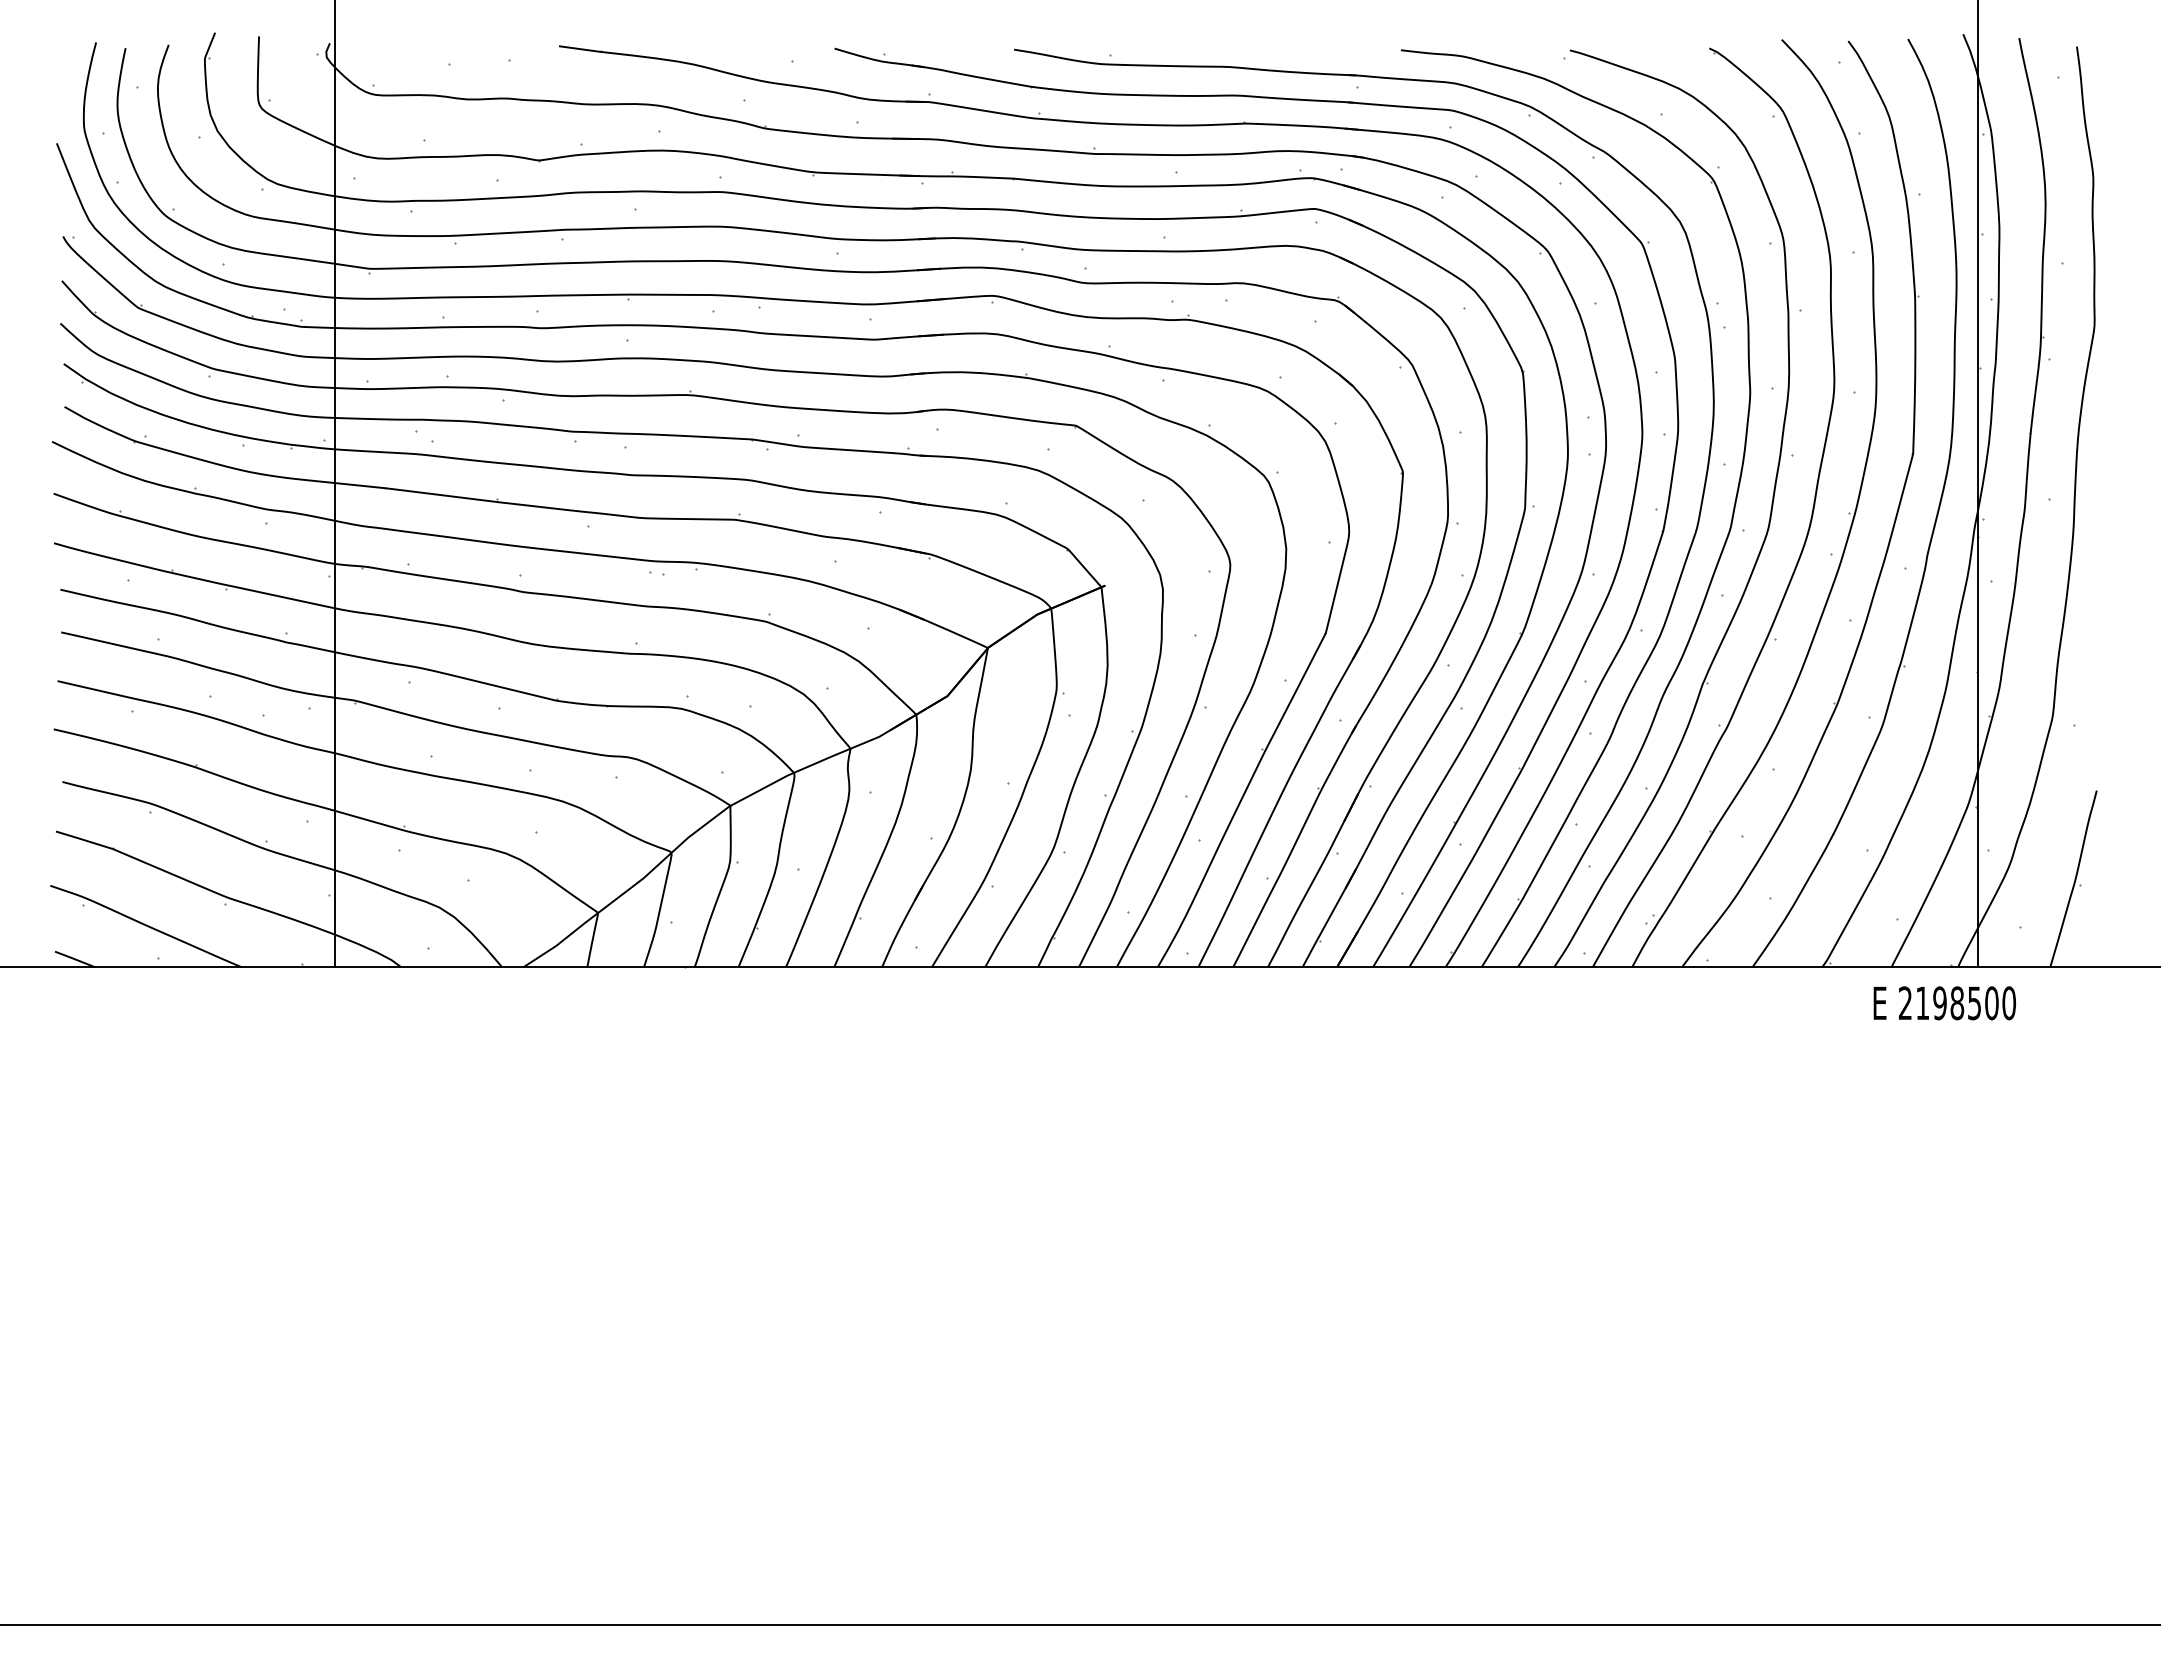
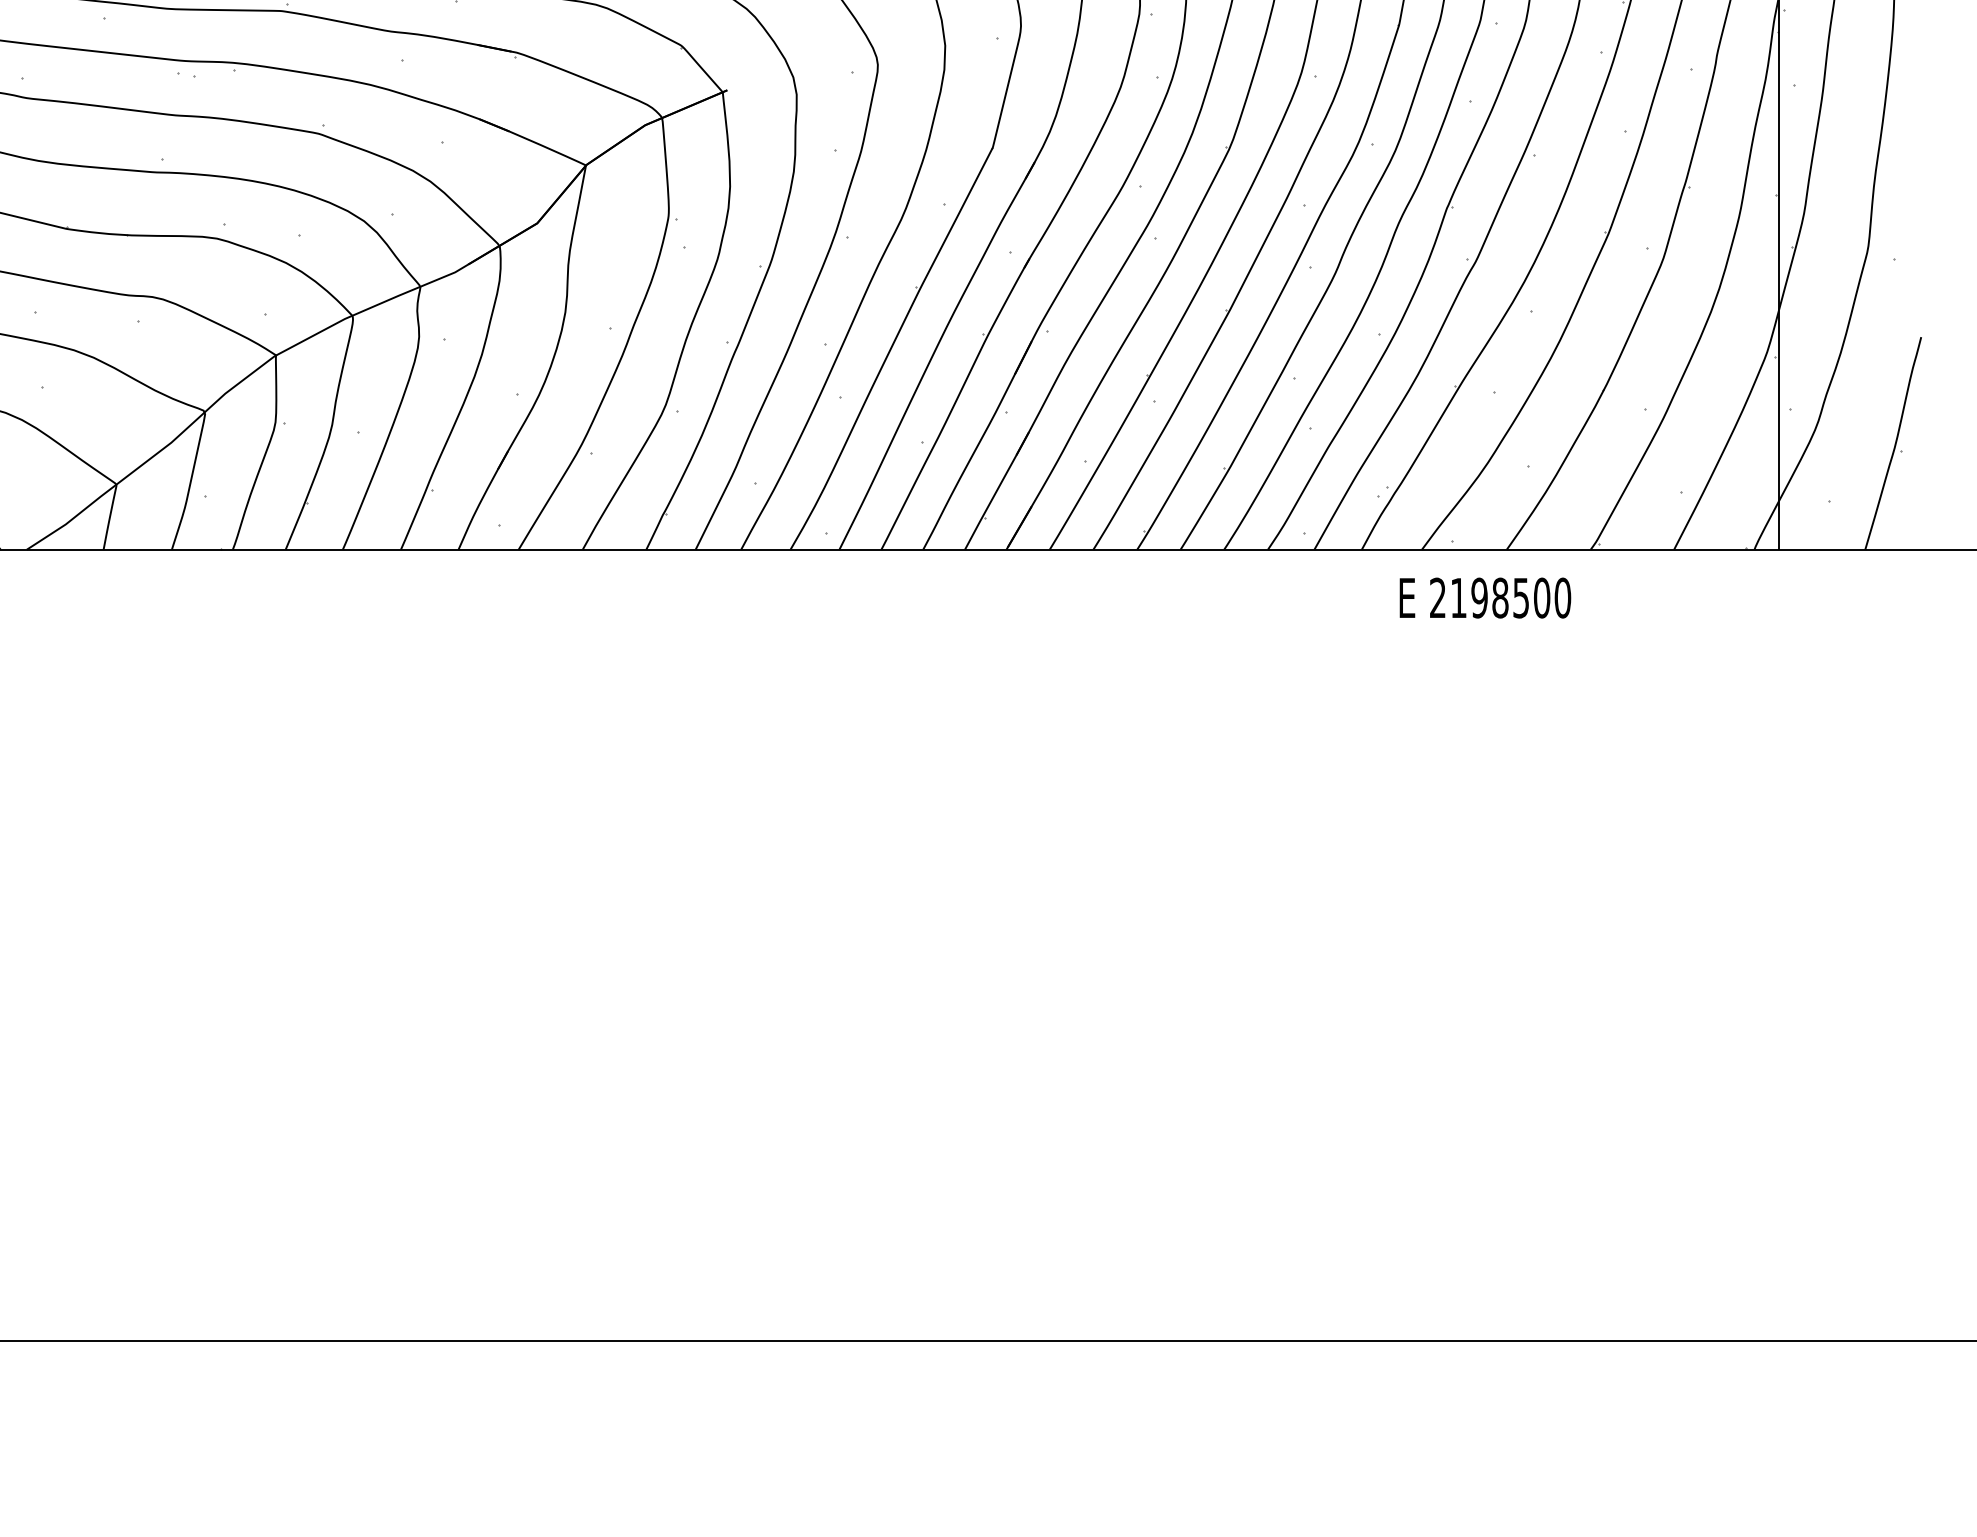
text: (1944, 1003) -> (1484, 598), moved

